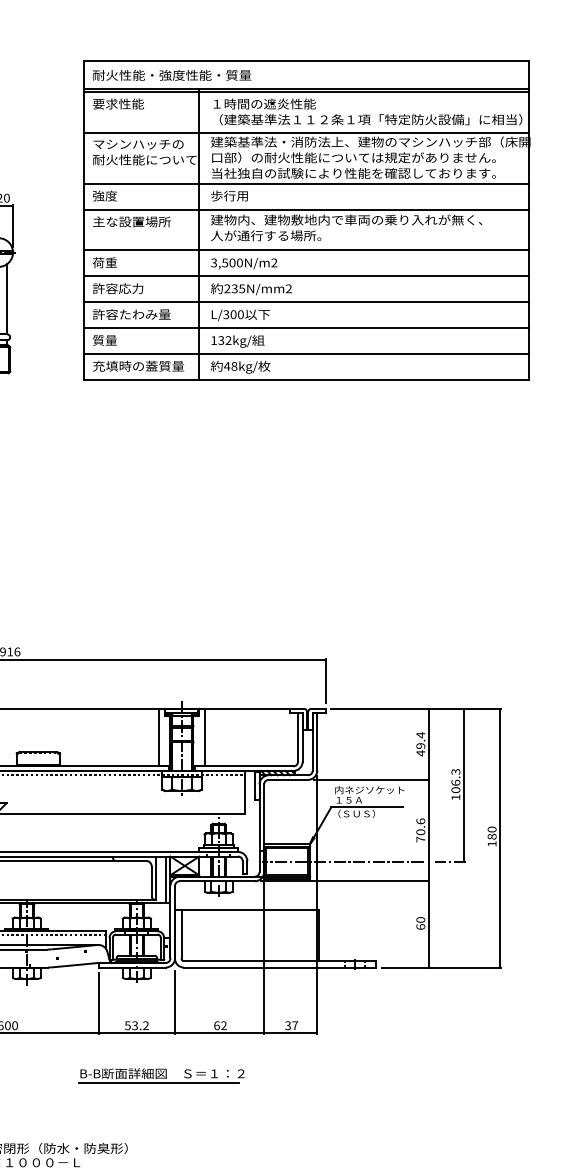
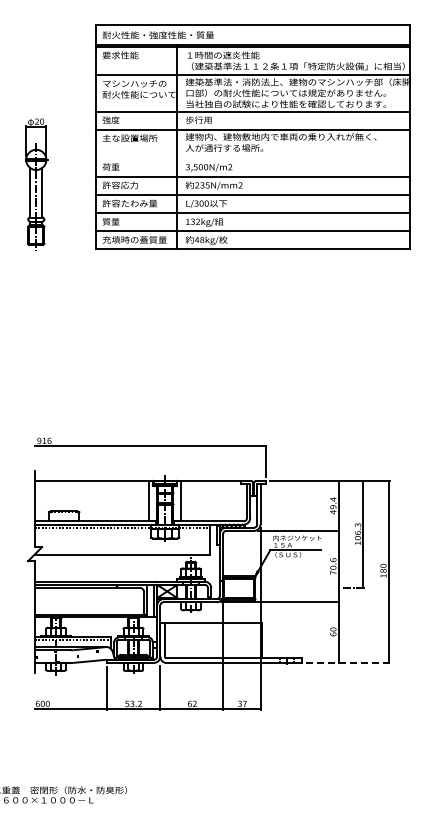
line: (305, 250) -> (252, 158), removed
line: (342, 861) -> (278, 588), removed
line: (440, 966) -> (347, 662), solid -> dashed
part: (160, 1076) -> (150, 739), removed

